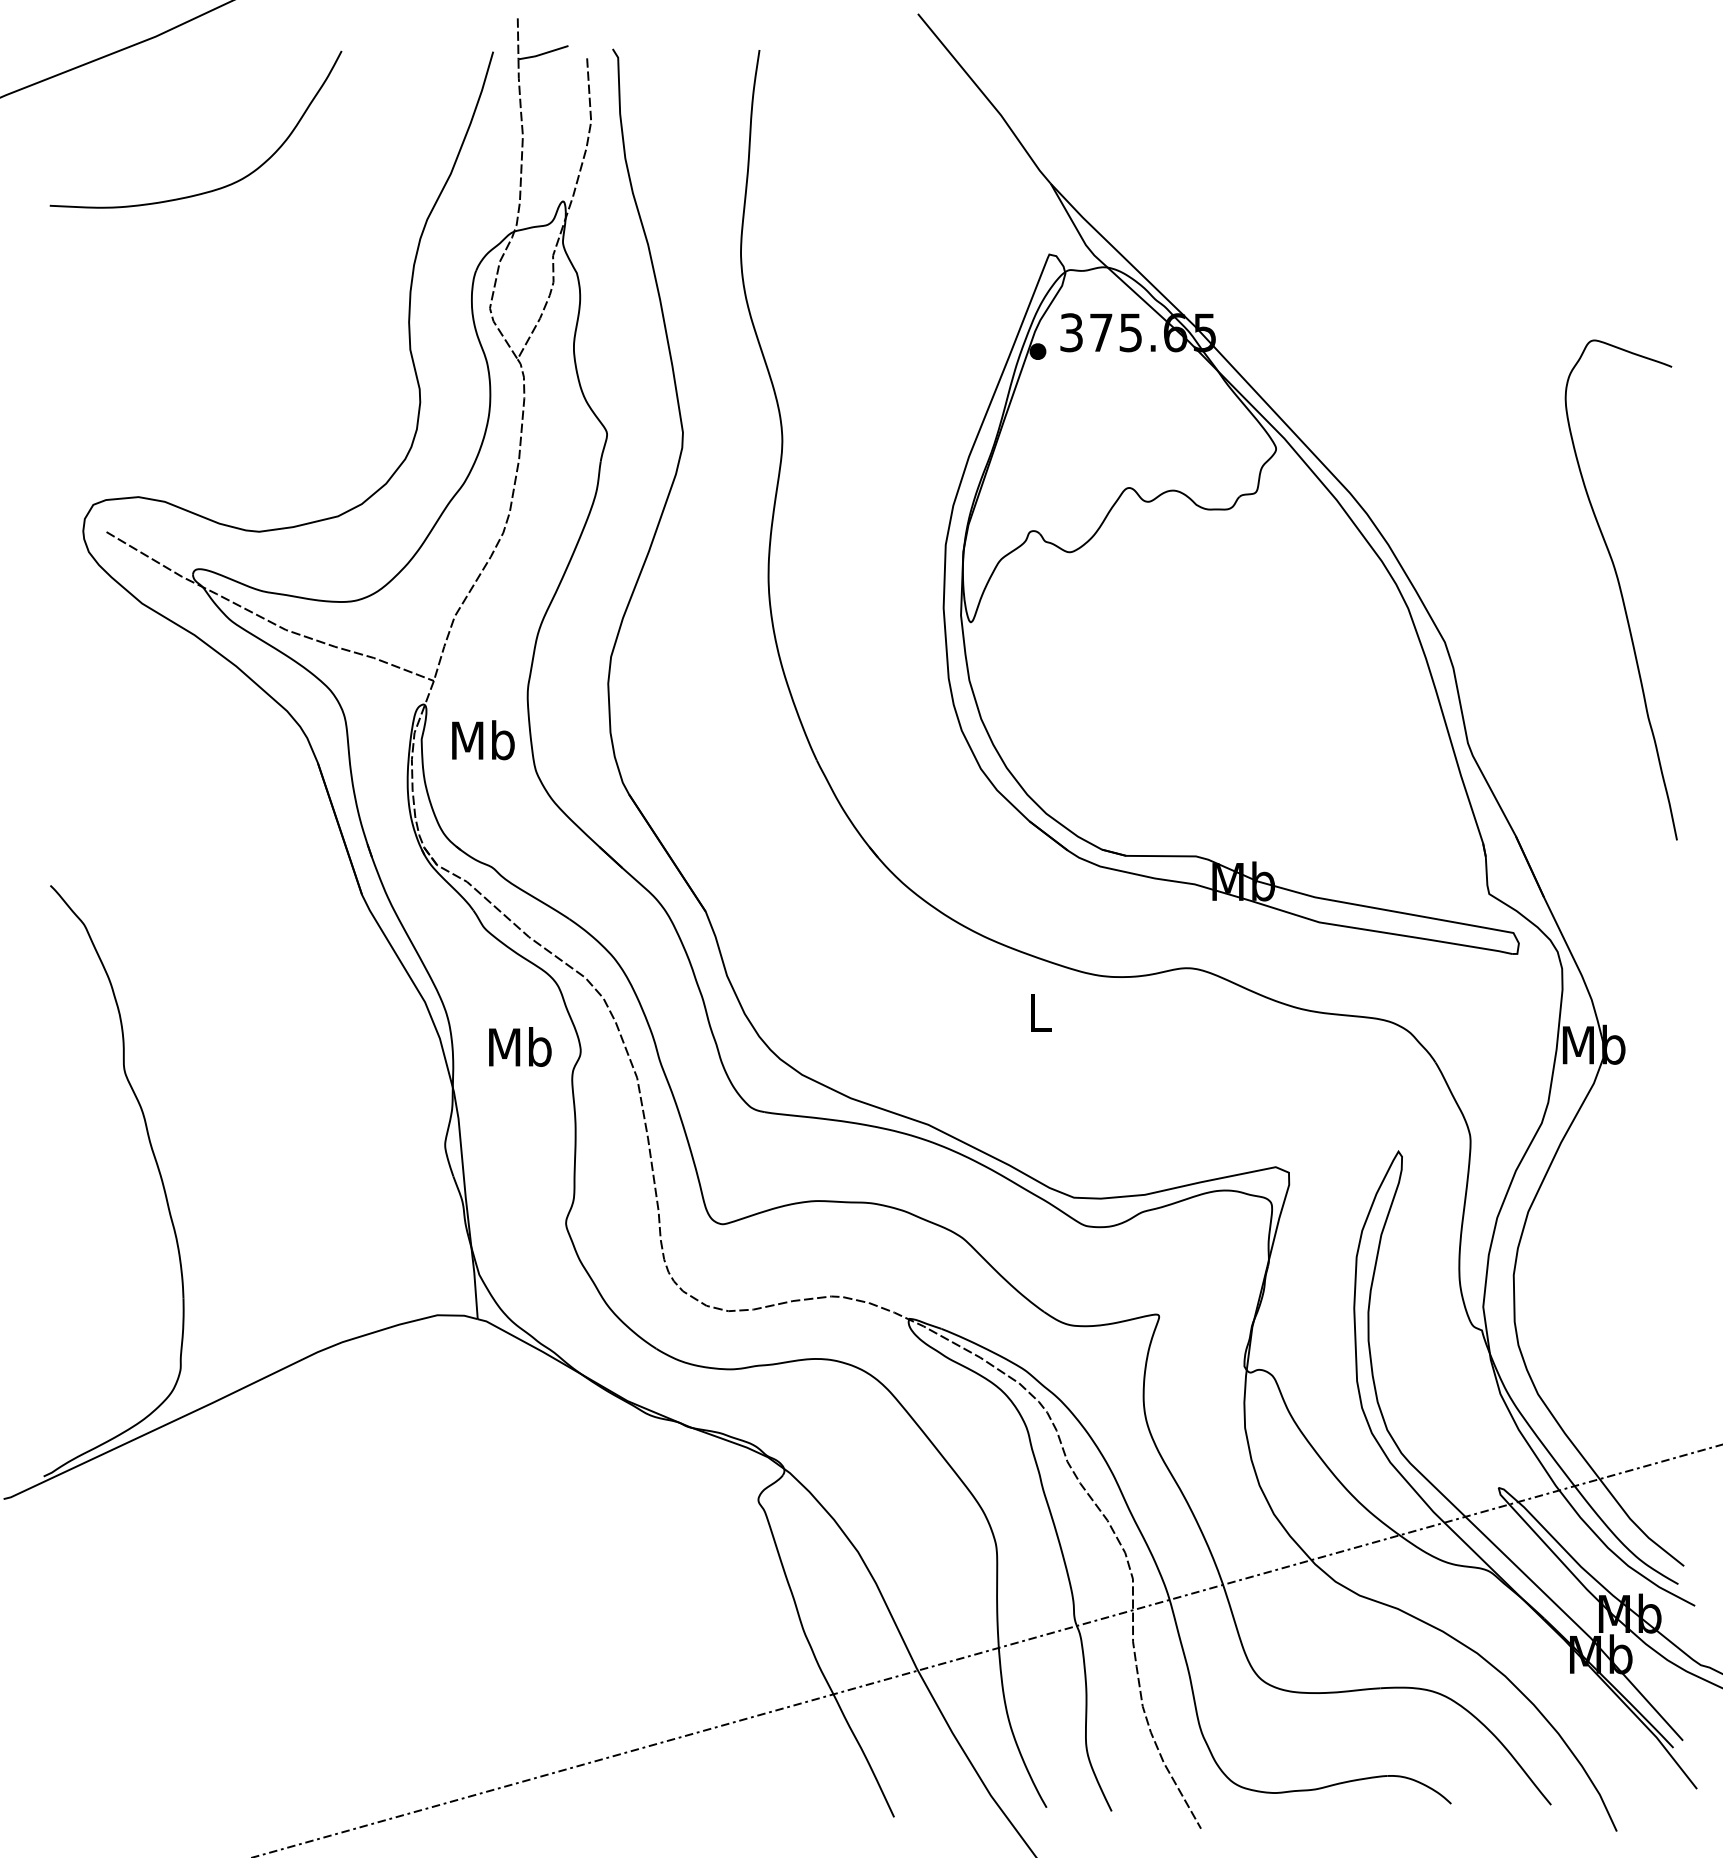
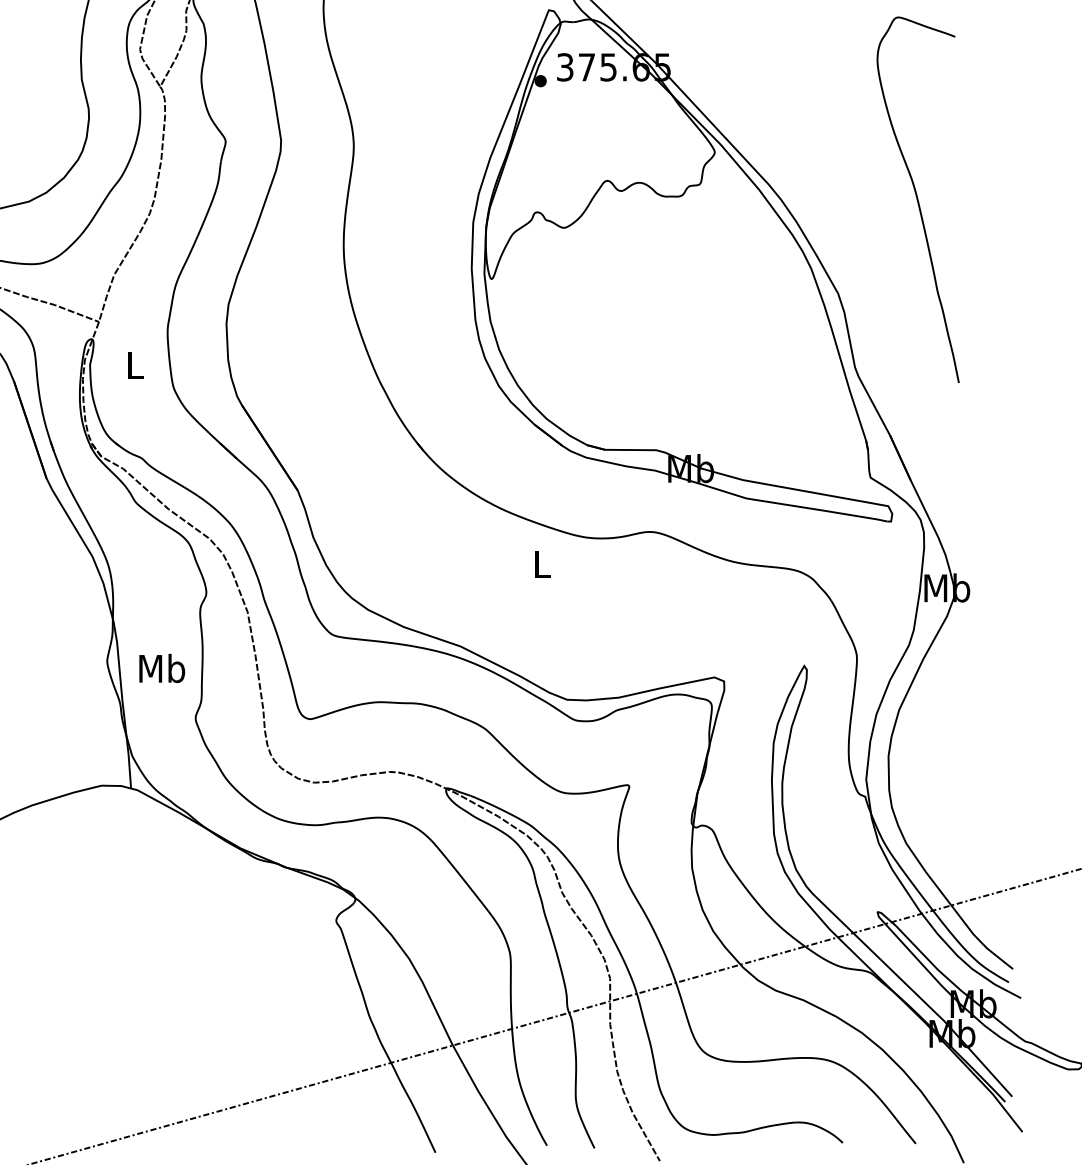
curve: (1620, 589) -> (917, 199), moved
text: (483, 740) -> (135, 365), Mb -> L
text: (520, 1046) -> (162, 668), moved

